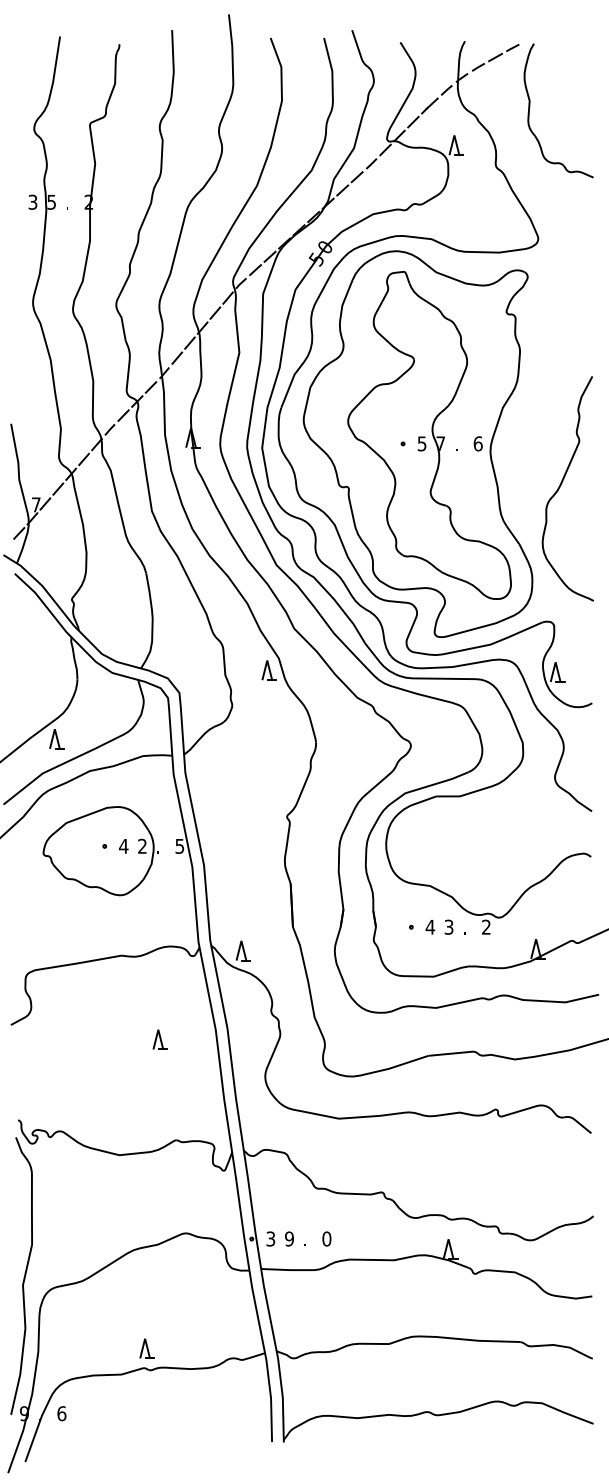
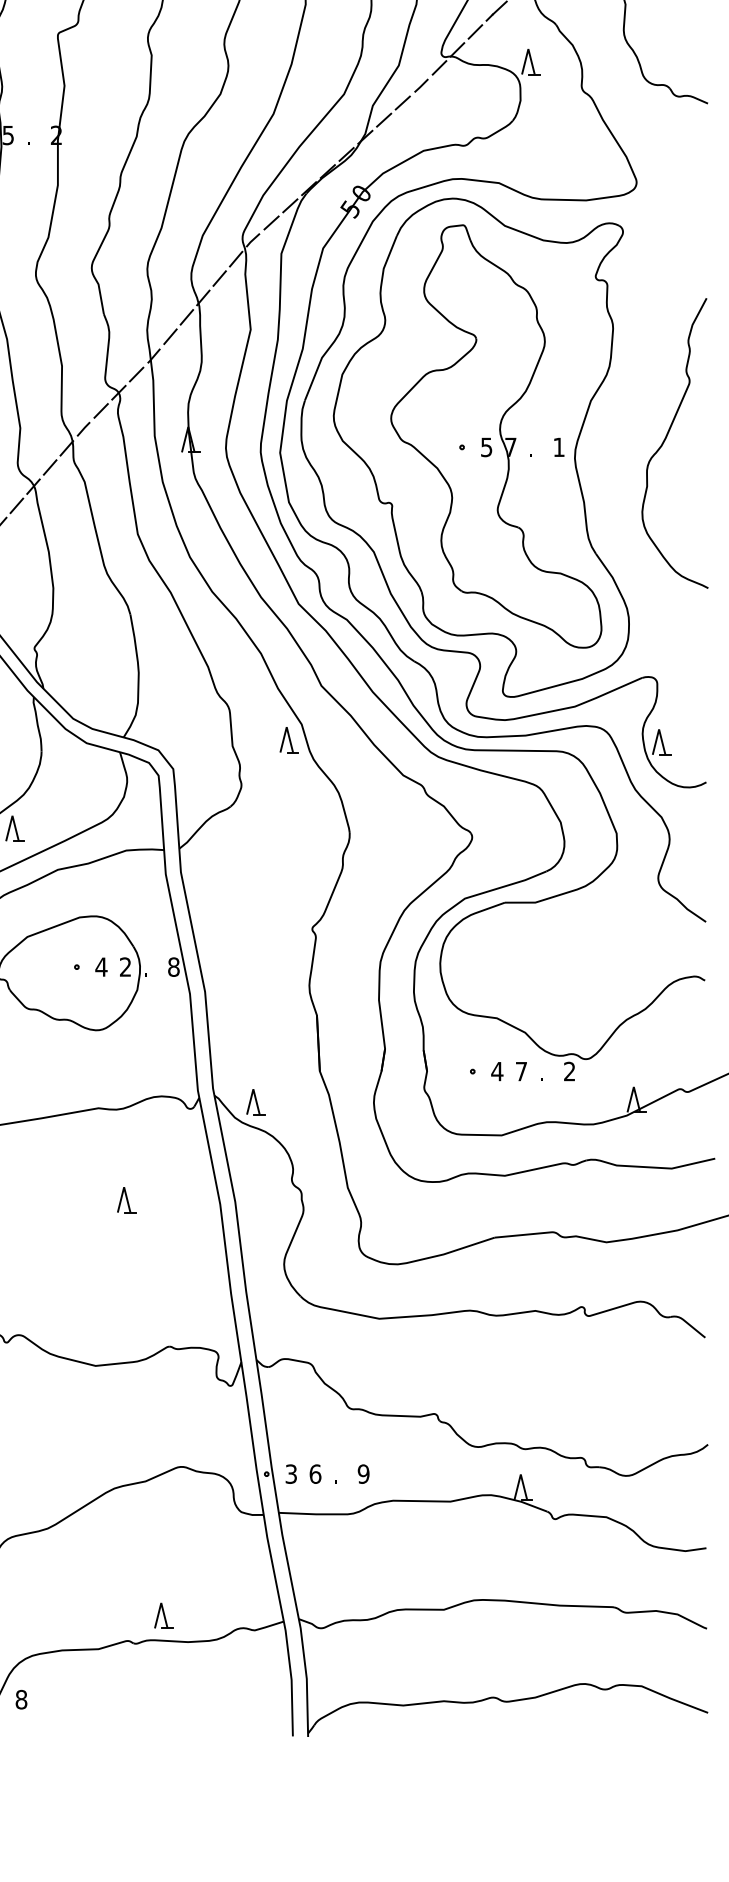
text: (477, 443) -> (558, 446), 6 -> 1
curve: (561, 485) -> (666, 439), moved
text: (179, 845) -> (173, 966), 5 -> 8
text: (448, 926) -> (520, 1070), 3 -> 7
part: (159, 1039) -> (125, 1199), moved
text: (289, 1238) -> (315, 1473), 9 -> 6
text: (326, 1238) -> (363, 1473), 0 -> 9
part: (146, 1348) -> (163, 1615), moved
text: (61, 1413) -> (21, 1699), 6 -> 8

